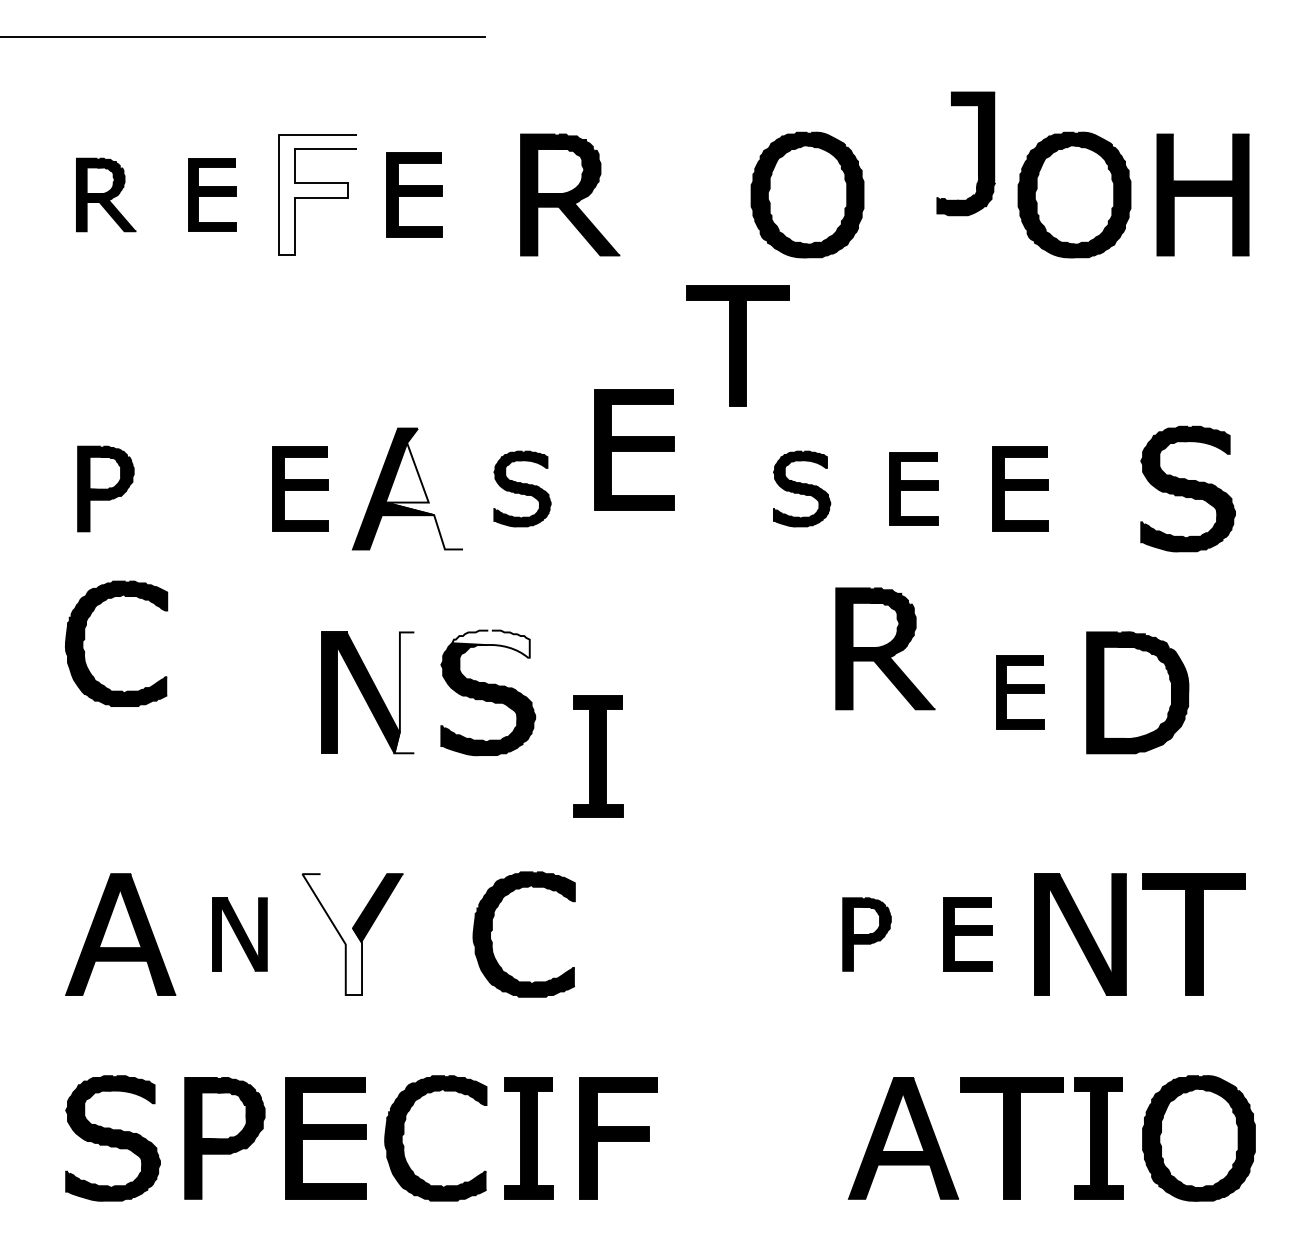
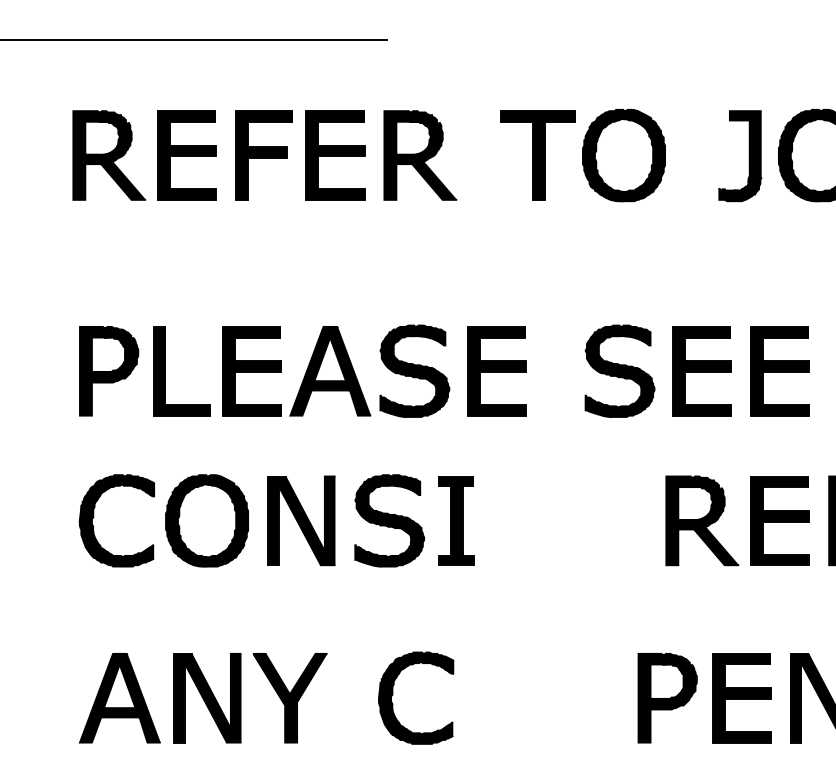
part: (978, 153) -> (749, 155), moved
part: (106, 194) -> (109, 155), size x1.67
part: (212, 194) -> (187, 155), size x1.67
fill: (317, 194) -> (264, 155), added
part: (414, 194) -> (335, 155), size x1.43
part: (570, 194) -> (420, 155), moved
part: (737, 345) -> (538, 155), moved
part: (634, 449) -> (497, 370), moved
part: (105, 488) -> (108, 370), size x1.43
part: (182, 488) -> (165, 370), added
part: (300, 488) -> (251, 370), size x1.43
fill: (424, 488) -> (342, 370), added
part: (522, 488) -> (414, 370), size x1.67
part: (801, 488) -> (619, 370), size x1.67
part: (913, 488) -> (701, 370), size x1.67
part: (1020, 488) -> (780, 370), size x1.43
part: (85, 639) -> (94, 517), moved
fill: (490, 643) -> (391, 484), added
part: (885, 648) -> (702, 520), moved
part: (239, 692) -> (207, 520), added
fill: (404, 692) -> (328, 520), added
part: (1020, 692) -> (780, 520), size x1.67
part: (598, 756) -> (456, 520), moved
part: (239, 934) -> (207, 698), size x1.67
fill: (332, 934) -> (275, 698), added
part: (866, 934) -> (667, 698), size x1.67
part: (967, 934) -> (741, 698), size x1.67

